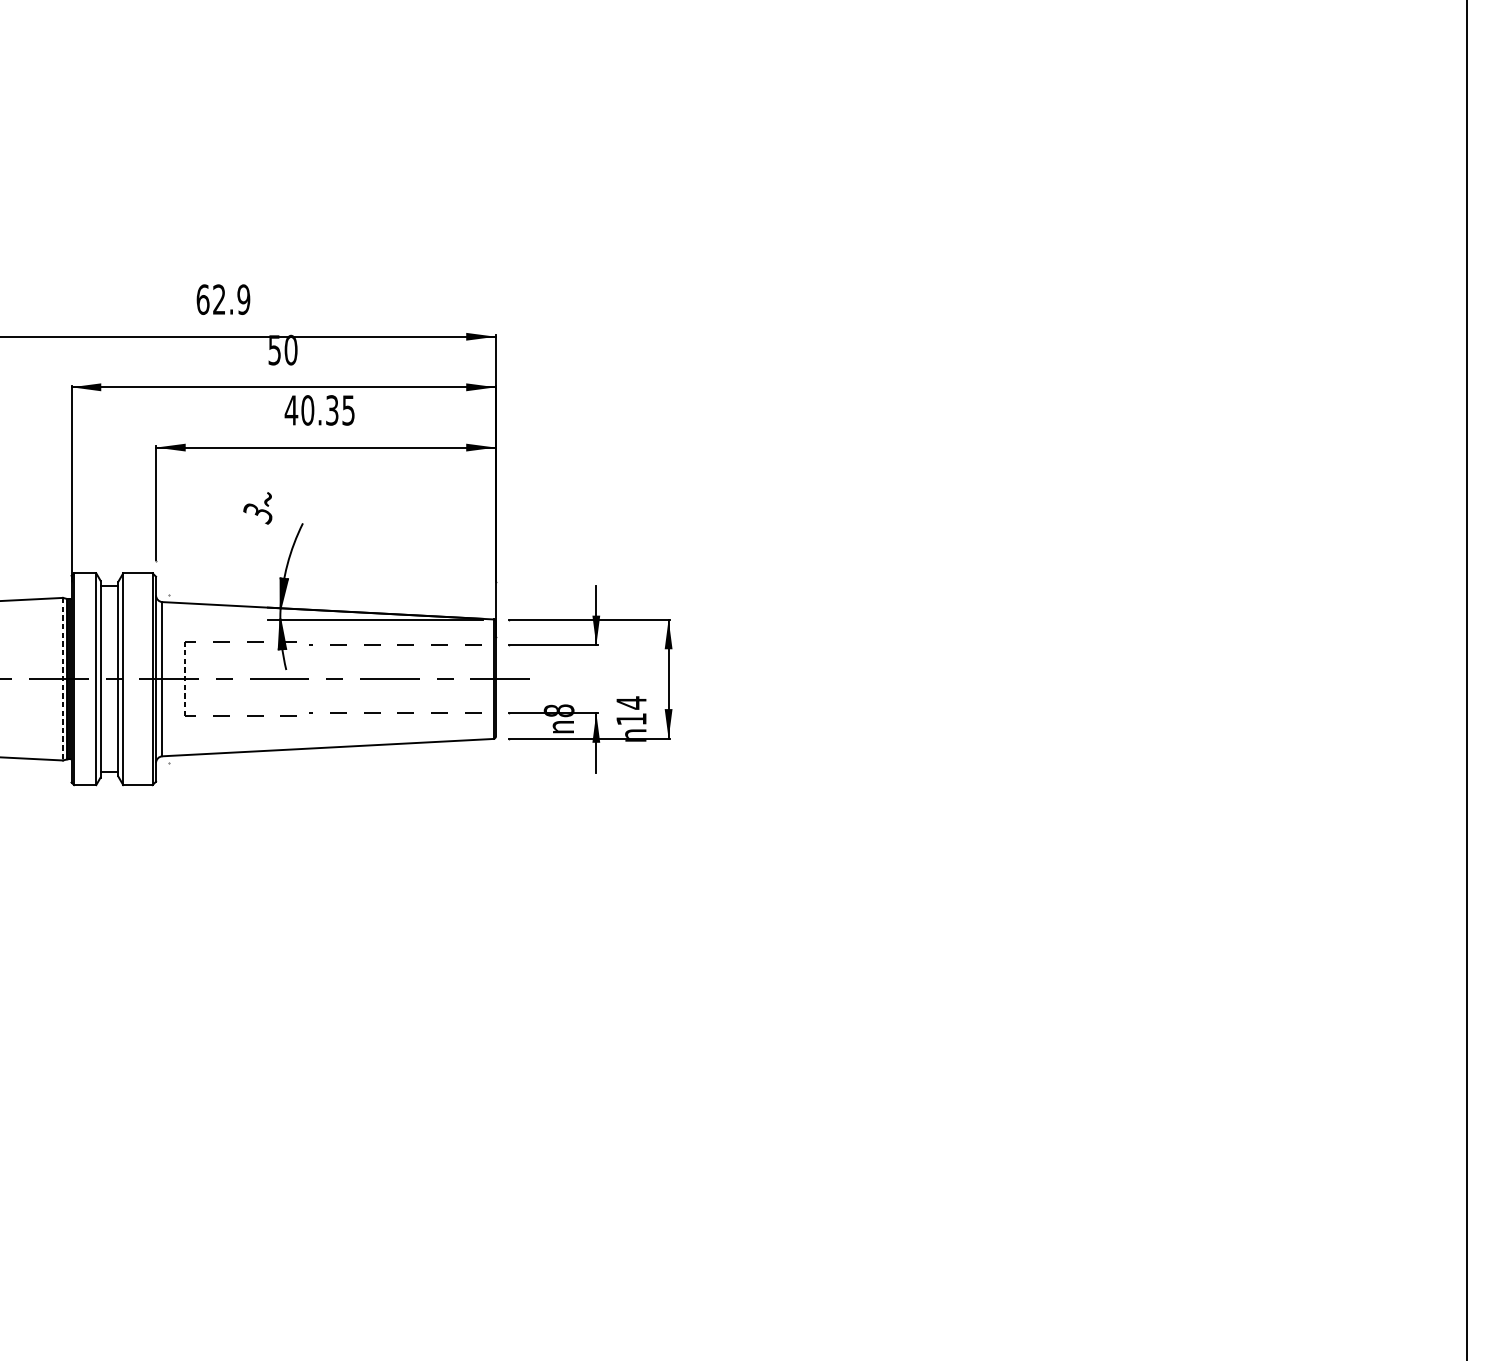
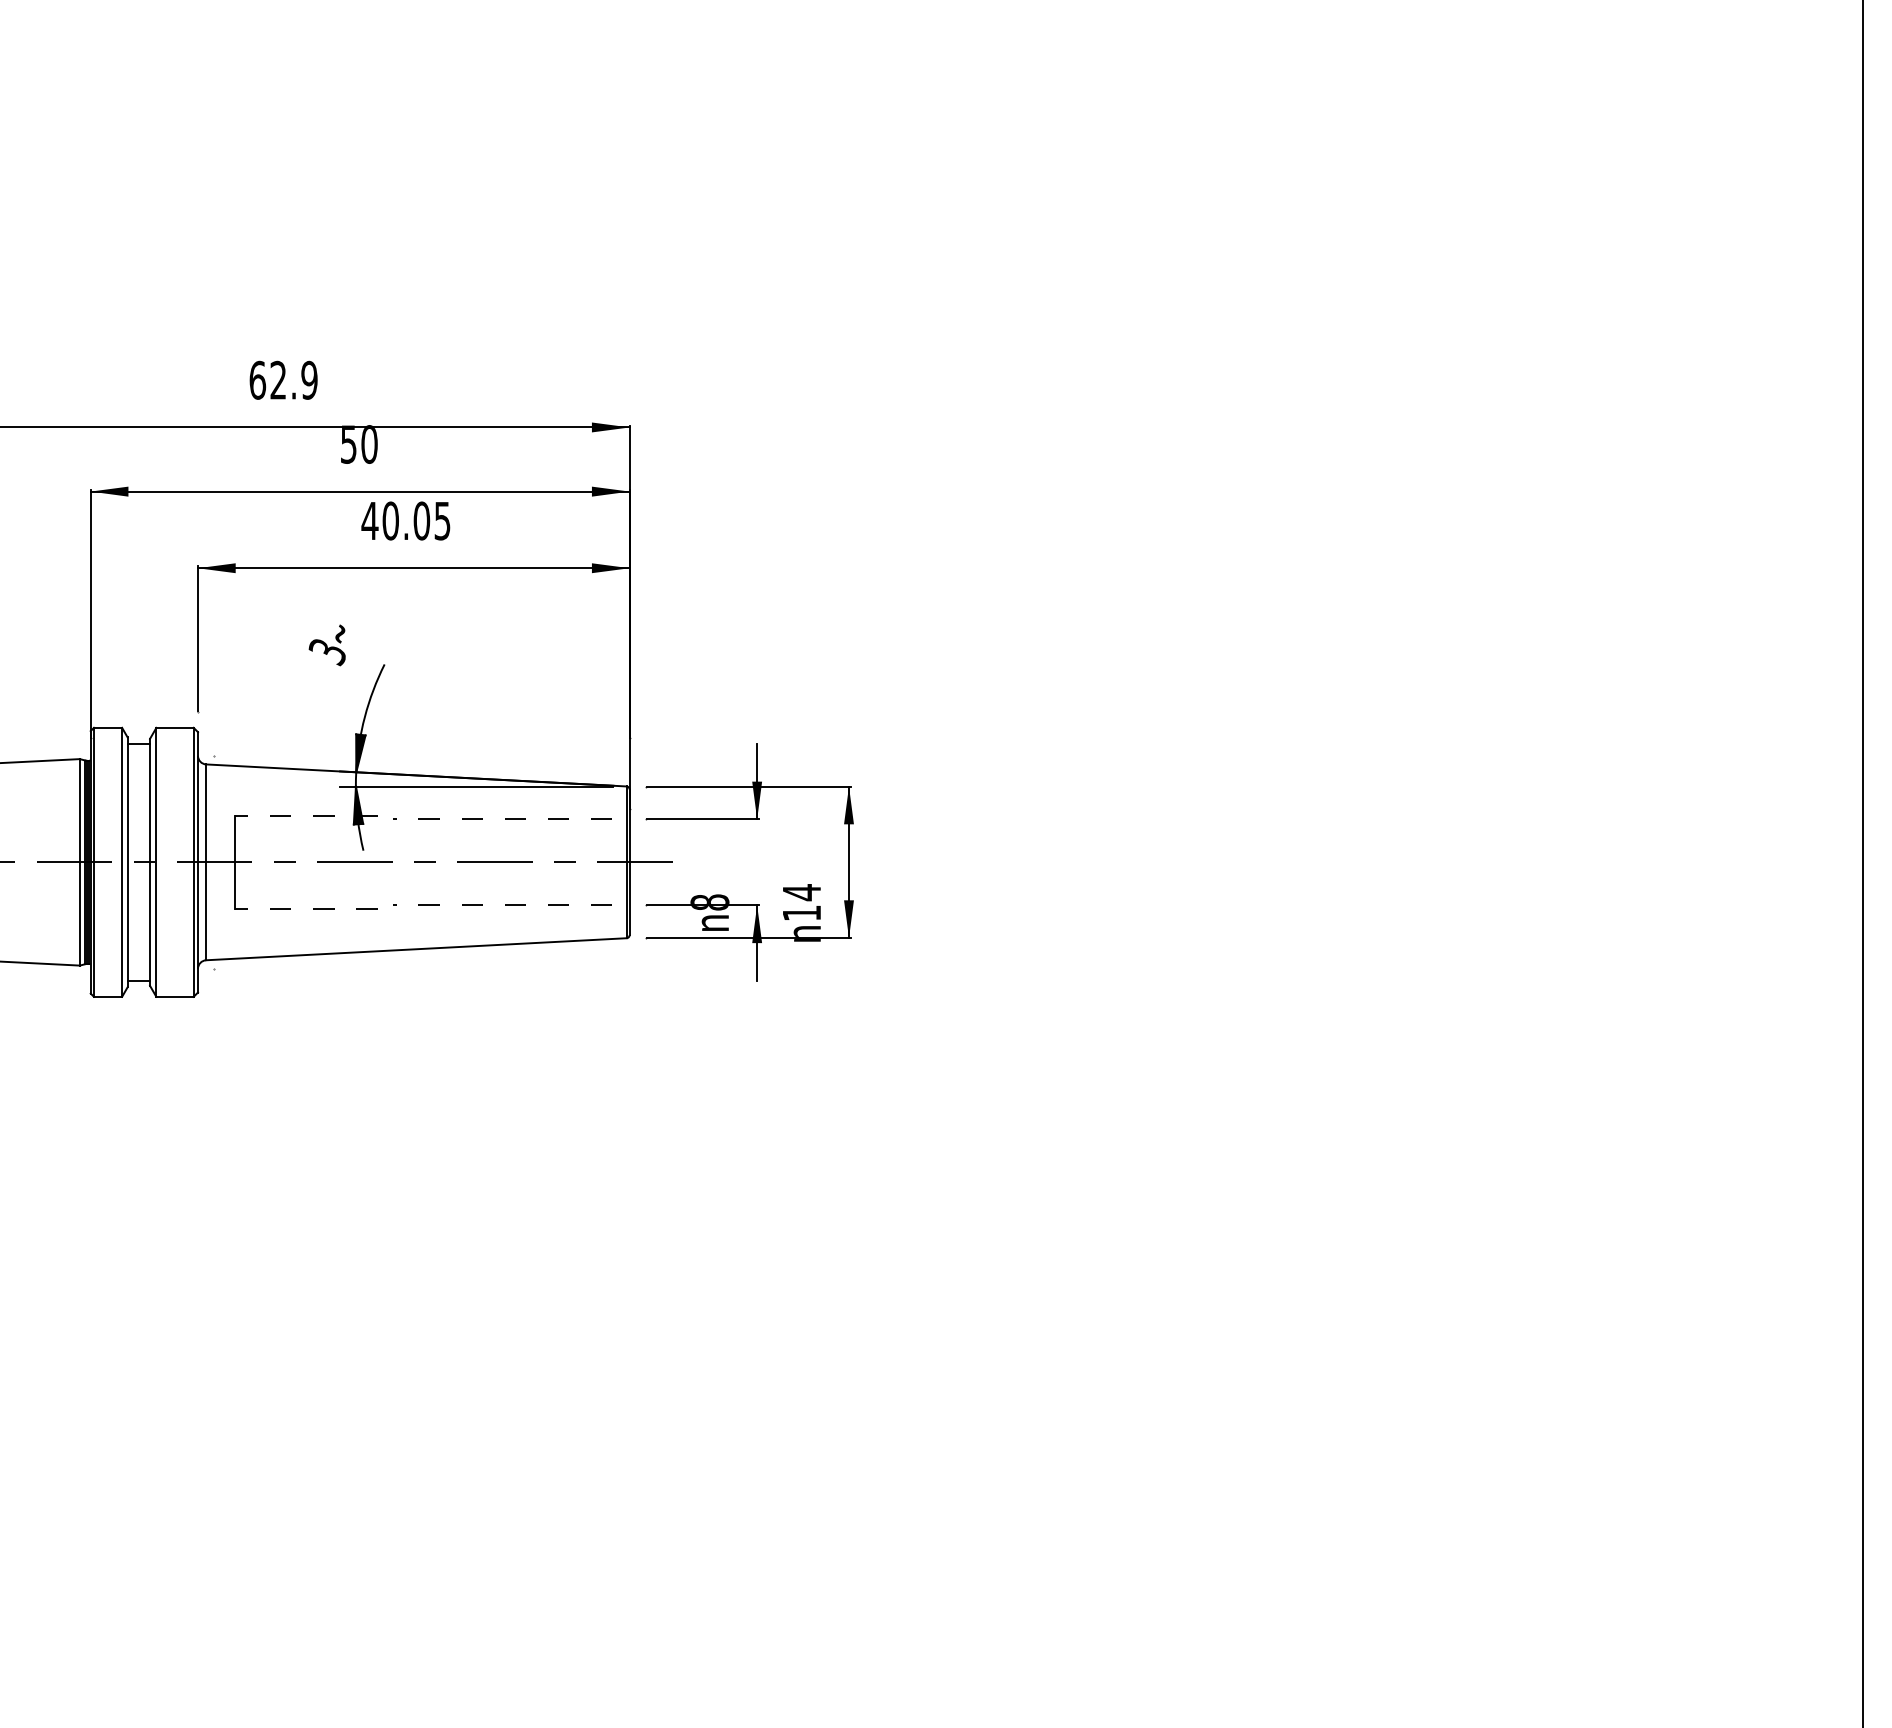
text: (332, 410) -> (421, 520), 40.35 -> 40.05
line: (62, 679) -> (79, 862), dashed -> solid
line: (184, 679) -> (234, 862), dashed -> solid

